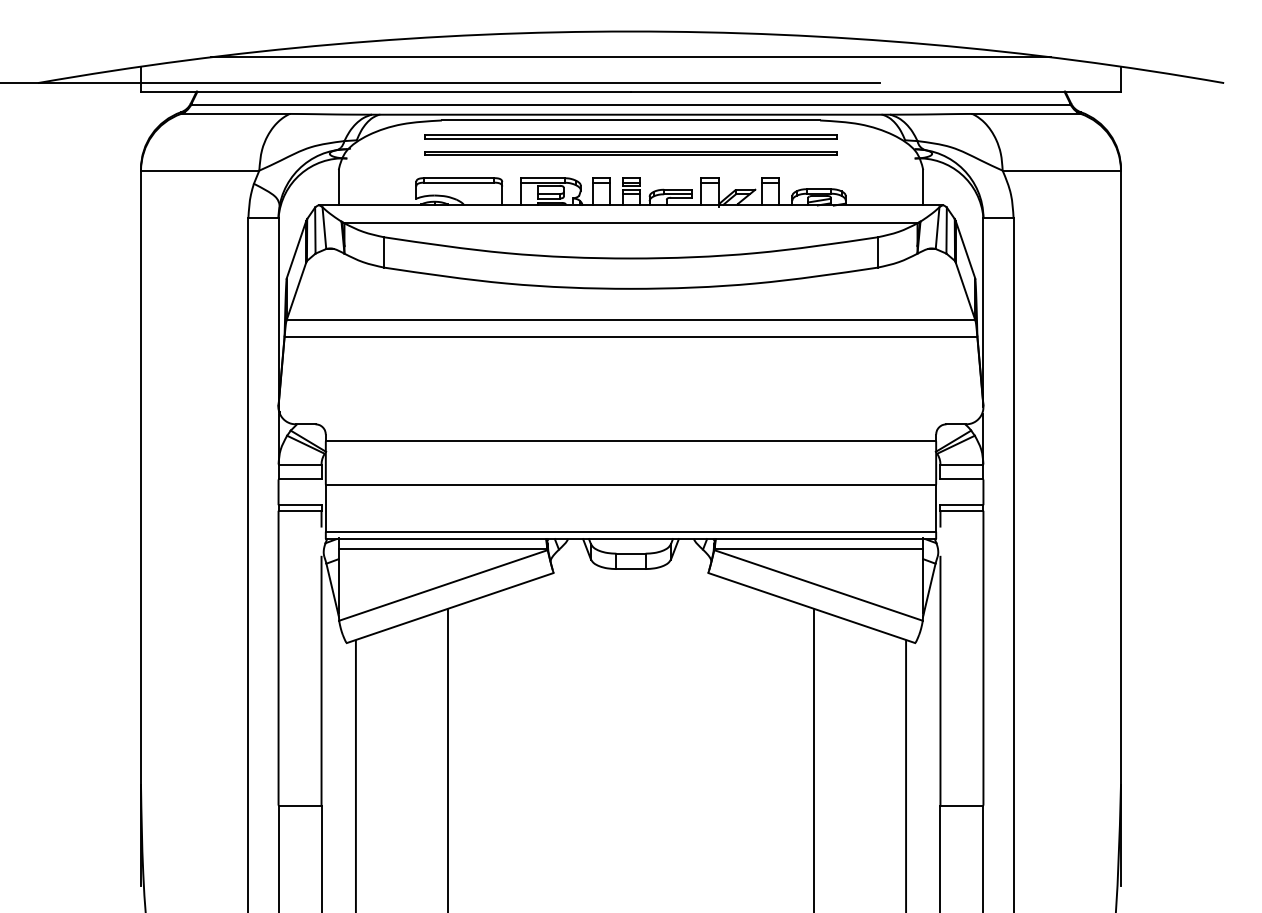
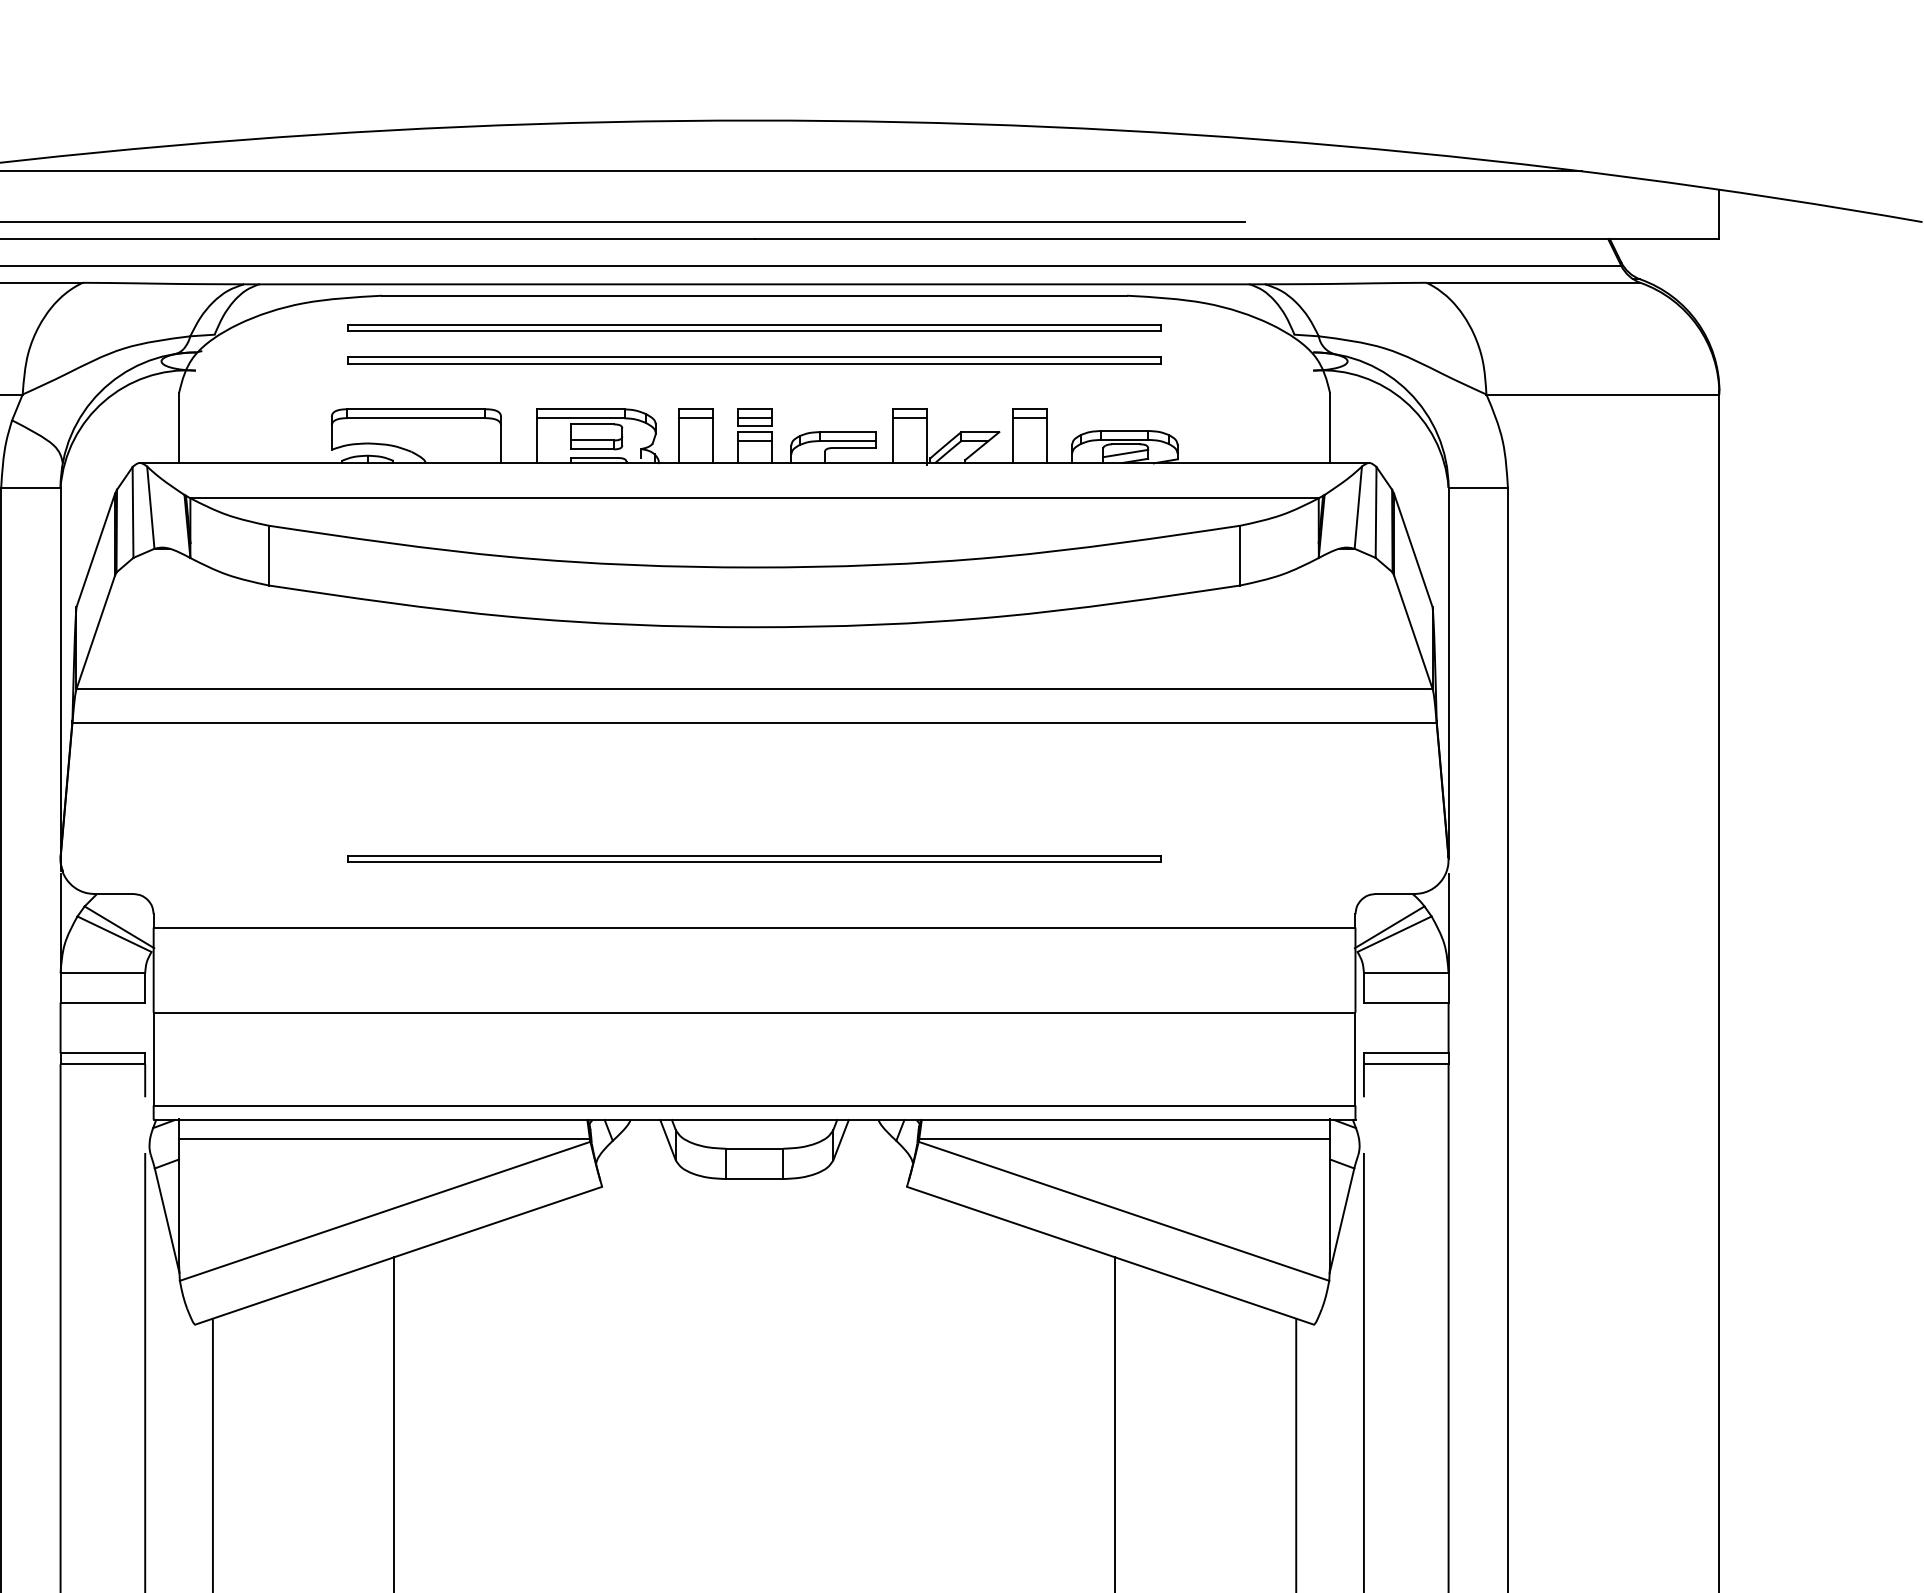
line: (630, 405) -> (753, 856), added

